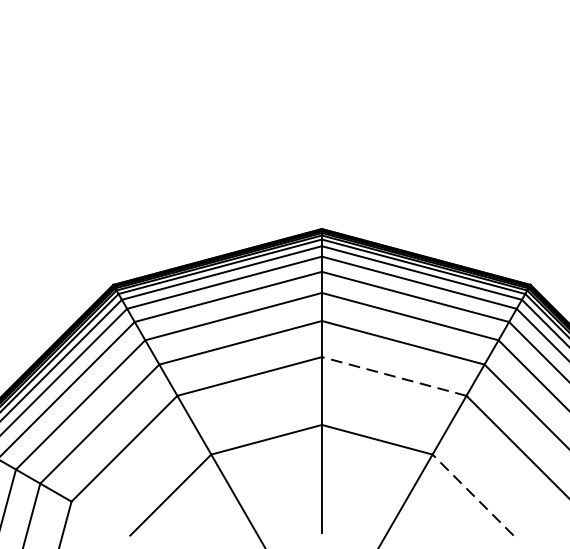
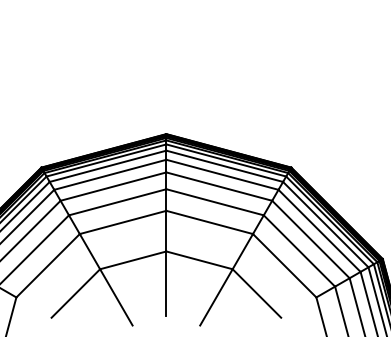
line: (393, 376) -> (209, 222), dashed -> solid
line: (472, 495) -> (256, 293), dashed -> solid

